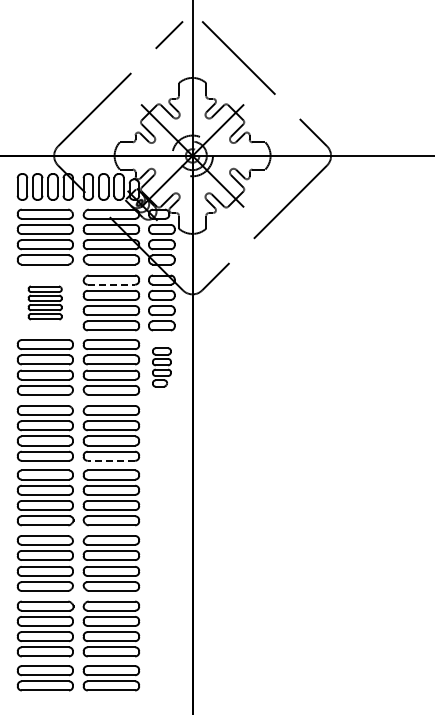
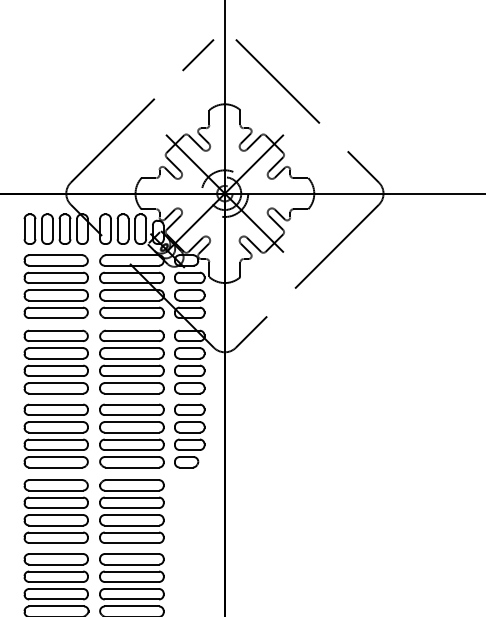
line: (111, 284) -> (131, 340), dashed -> solid
part: (44, 302) -> (55, 361), size x1.67
part: (161, 367) -> (189, 436), size x1.43
line: (111, 460) -> (131, 542), dashed -> solid

